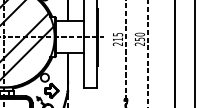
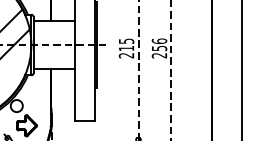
text: (139, 34) -> (158, 41), 250 -> 256

